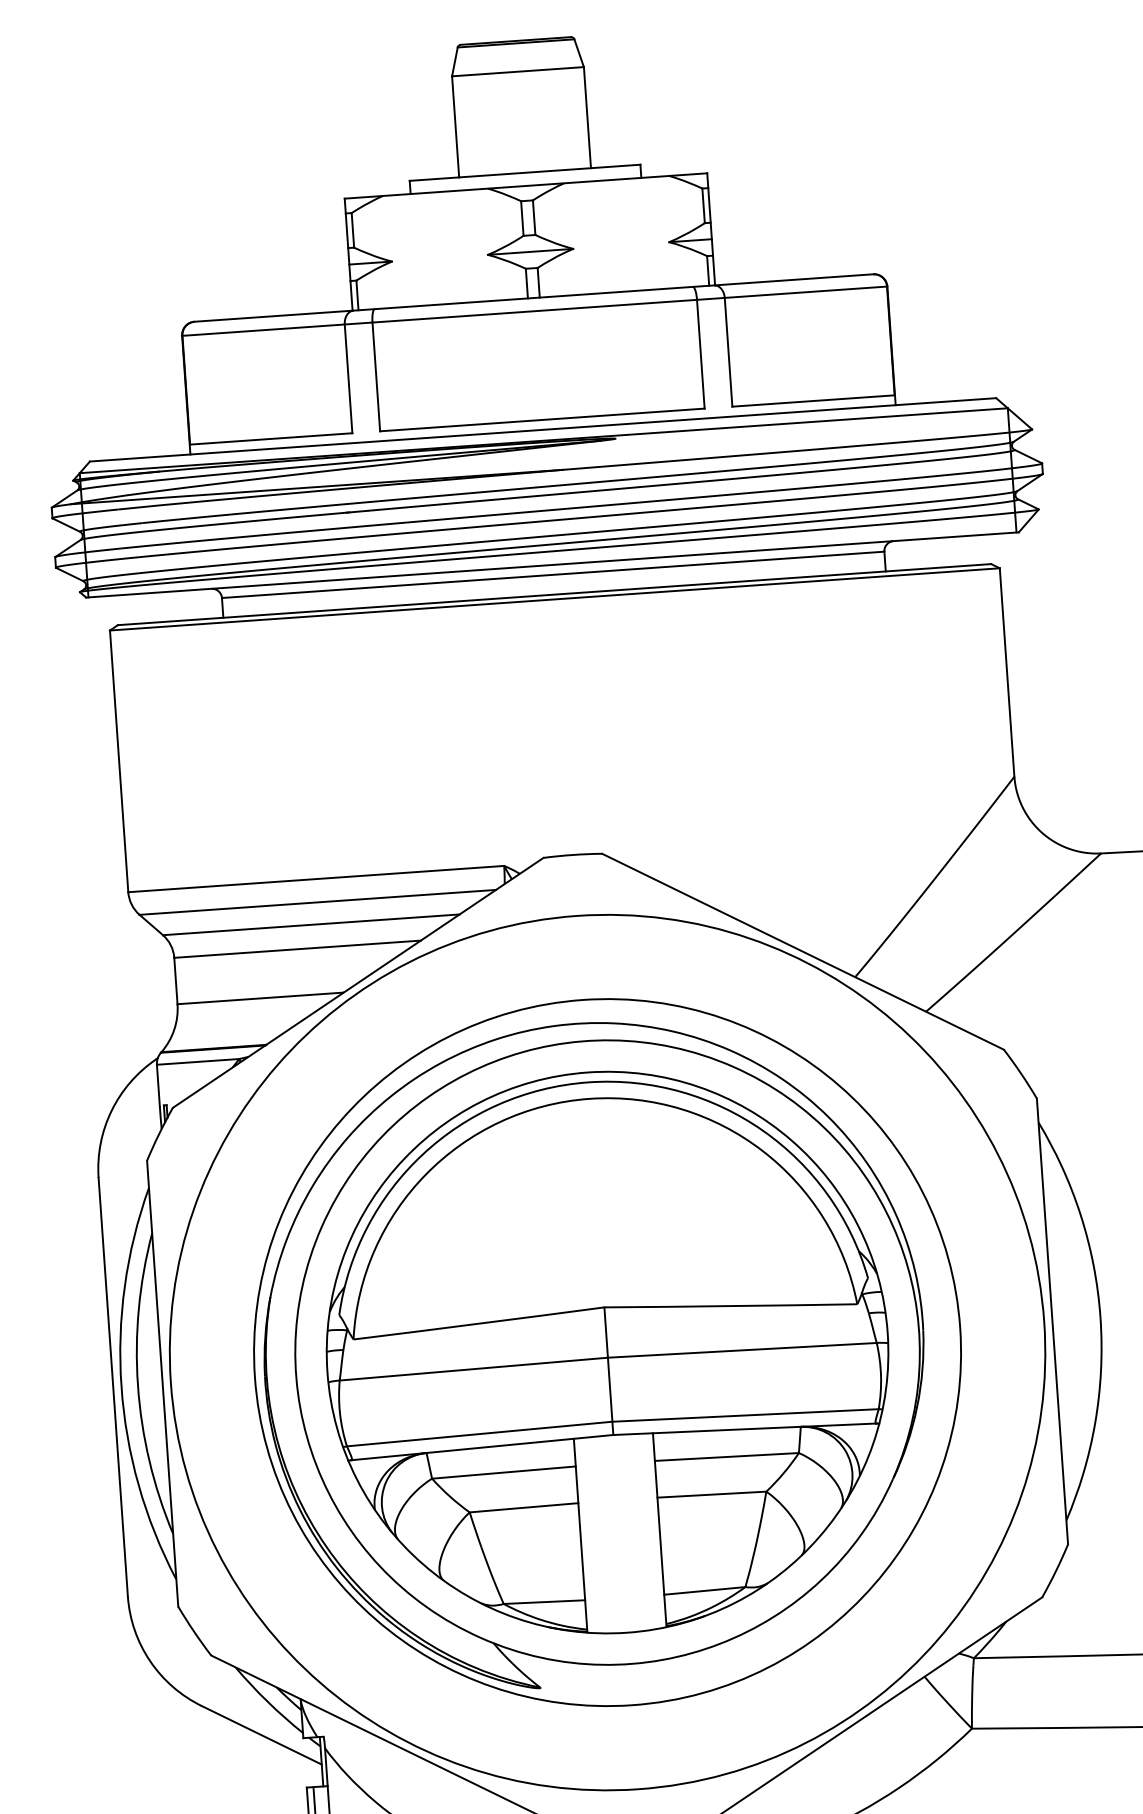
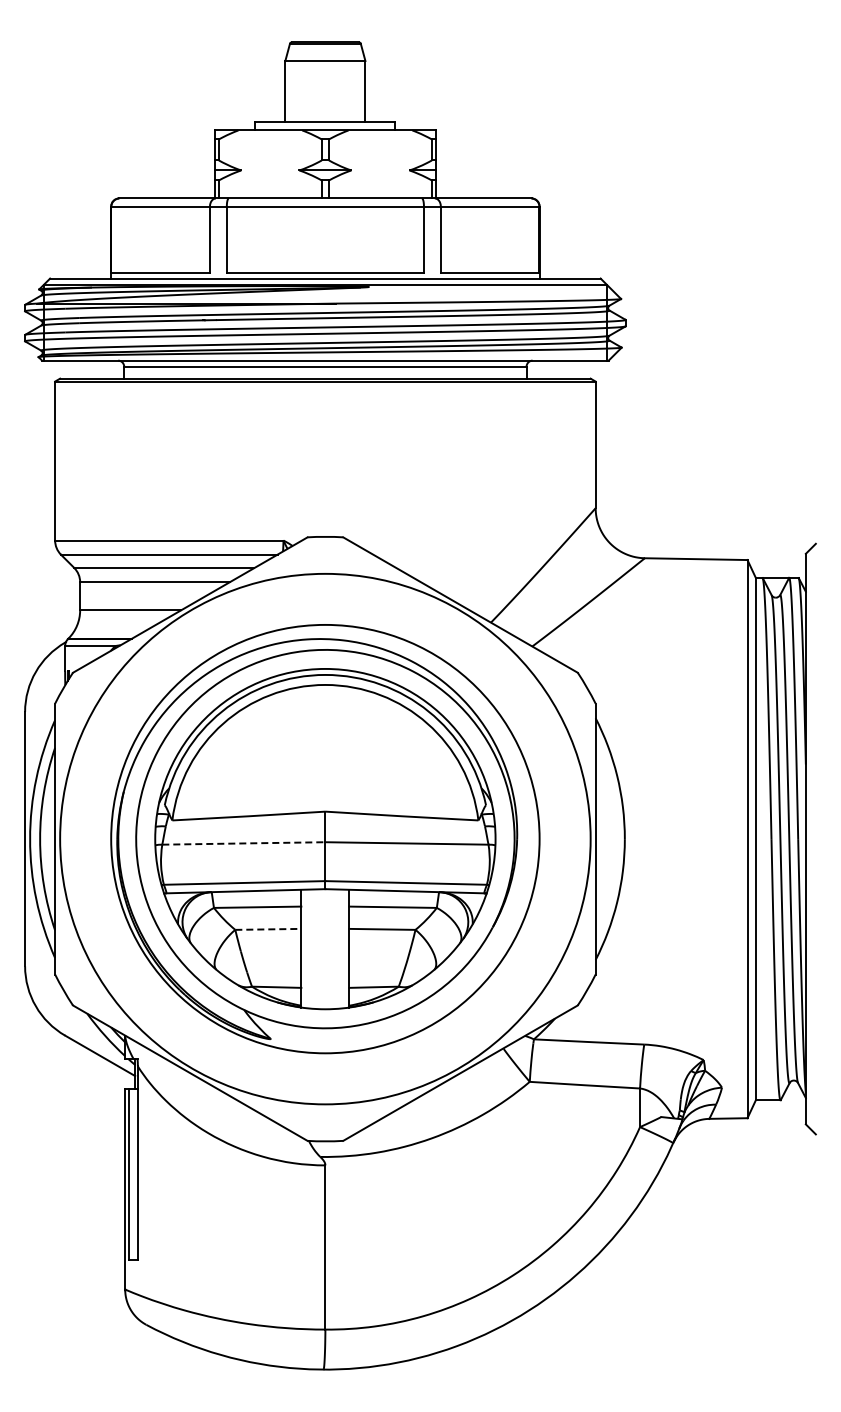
line: (473, 1369) -> (243, 843), solid -> dashed
line: (524, 1507) -> (268, 929), solid -> dashed

